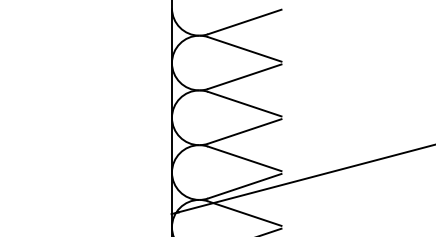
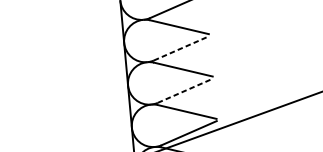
line: (244, 76) -> (181, 48), solid -> dashed
line: (244, 131) -> (185, 90), solid -> dashed

